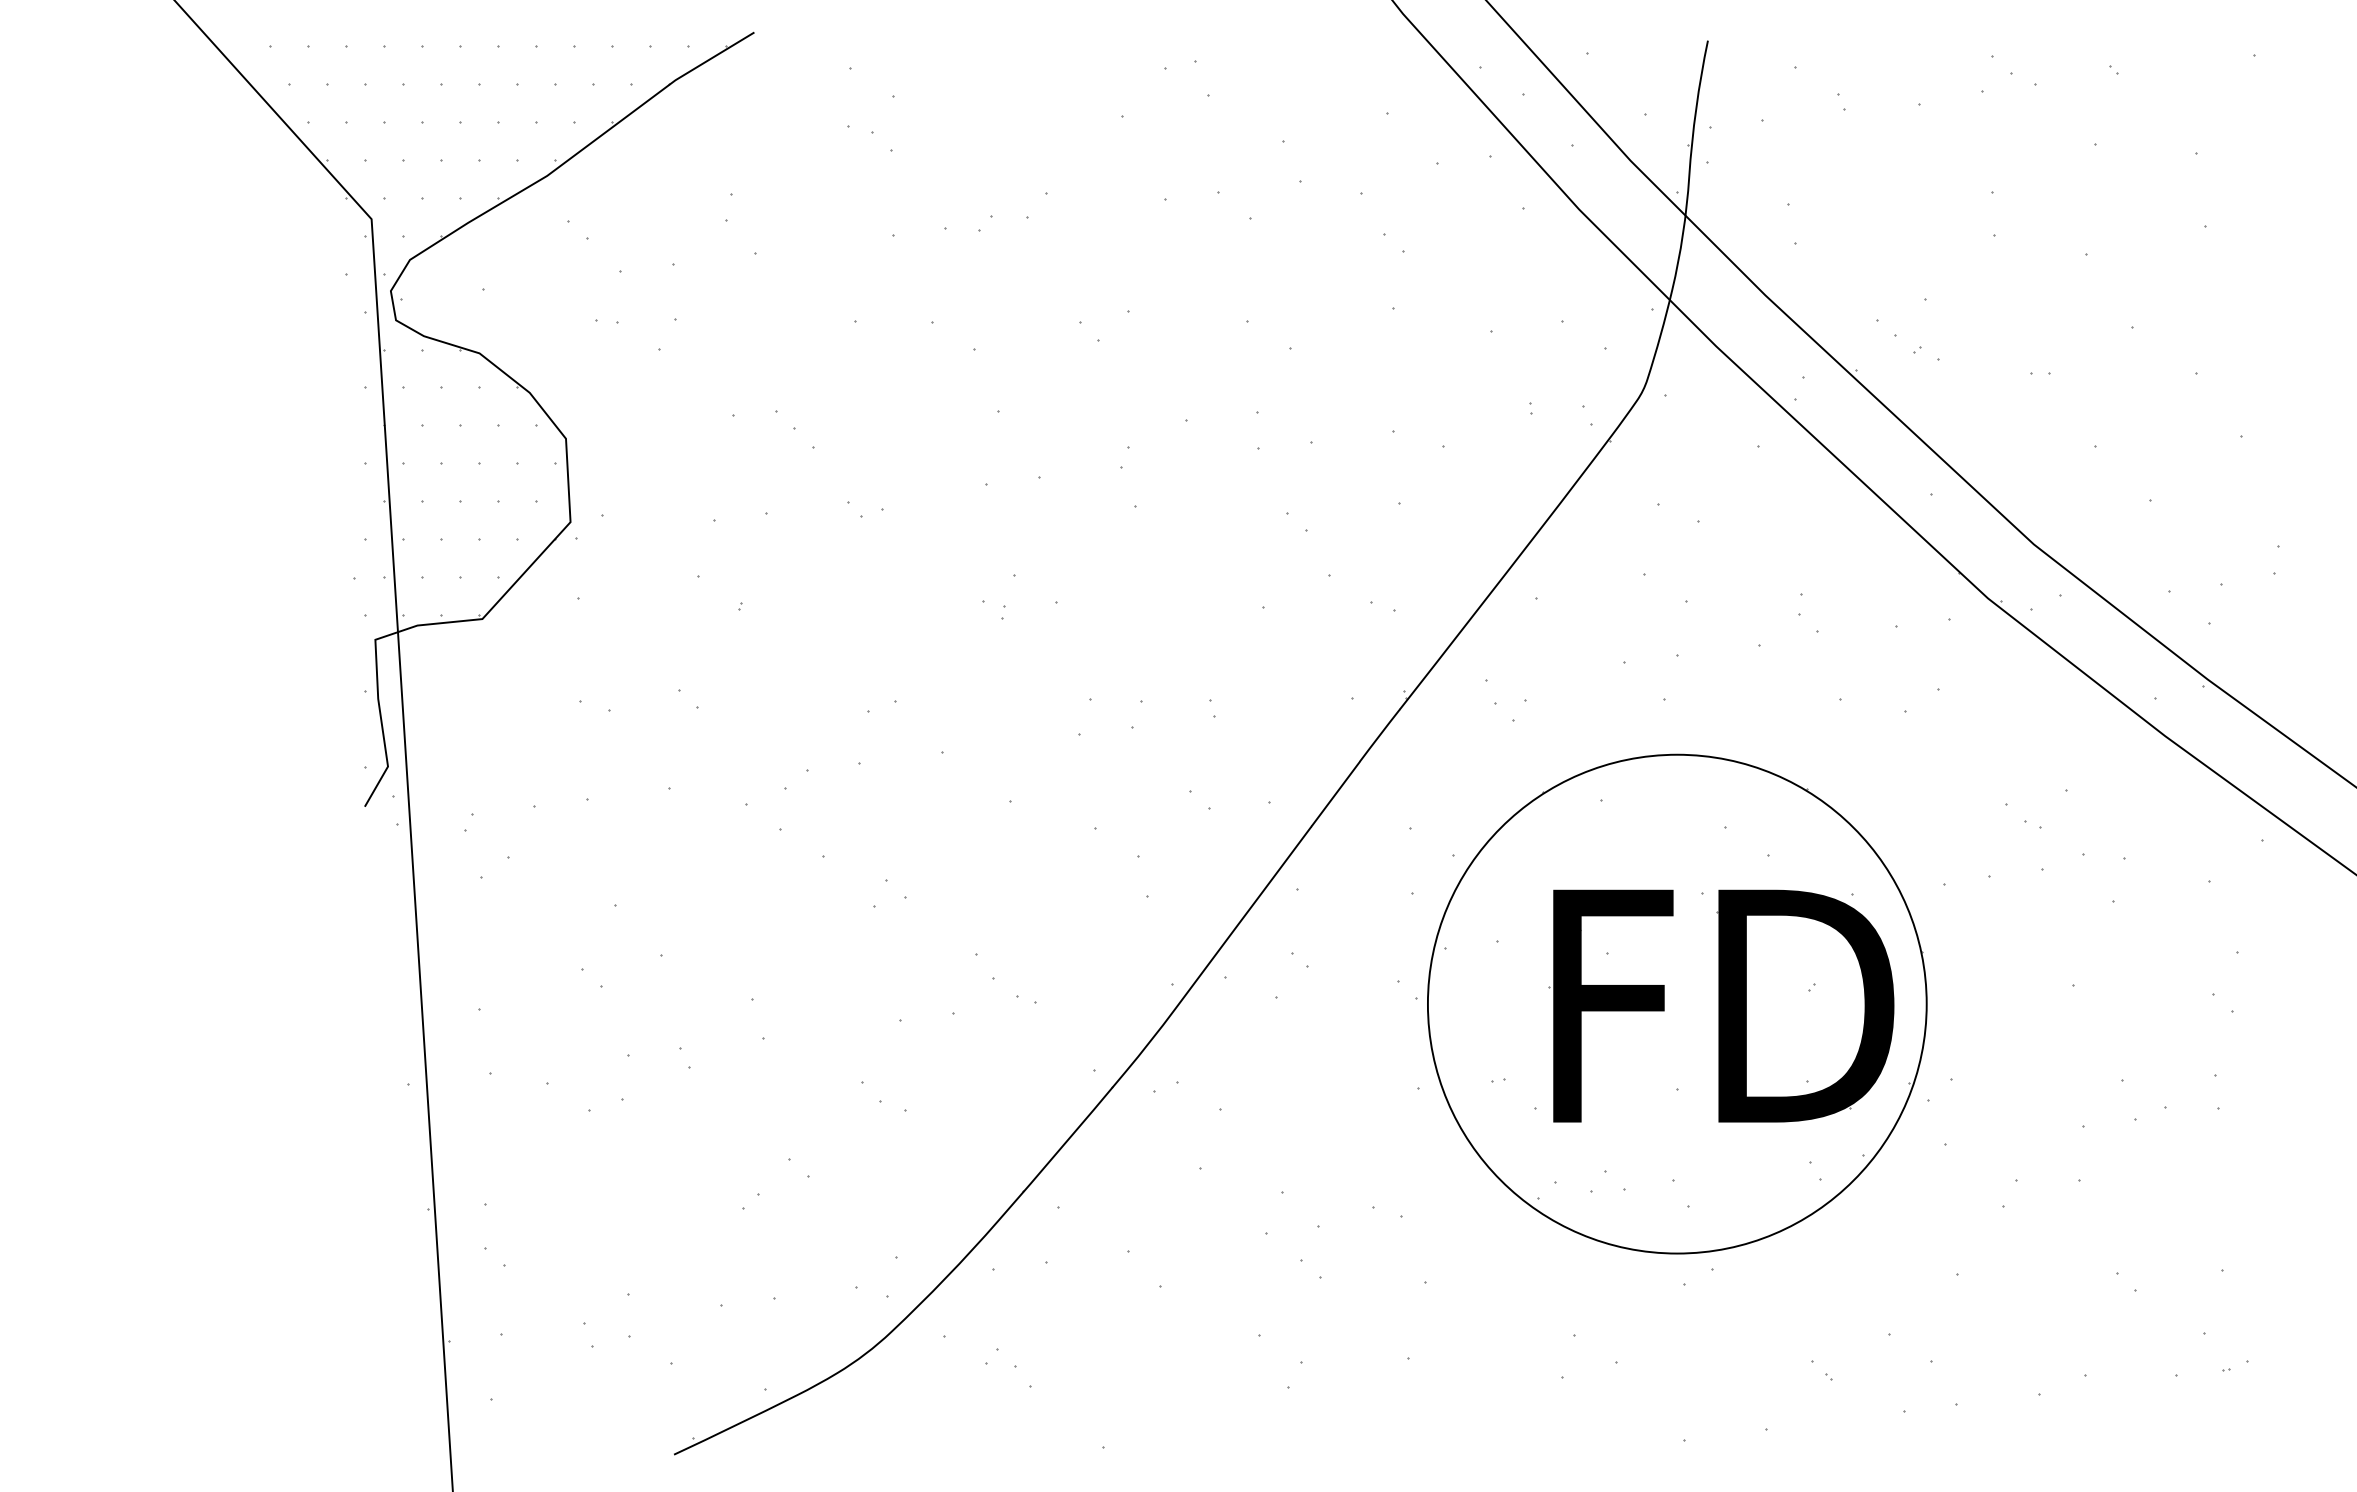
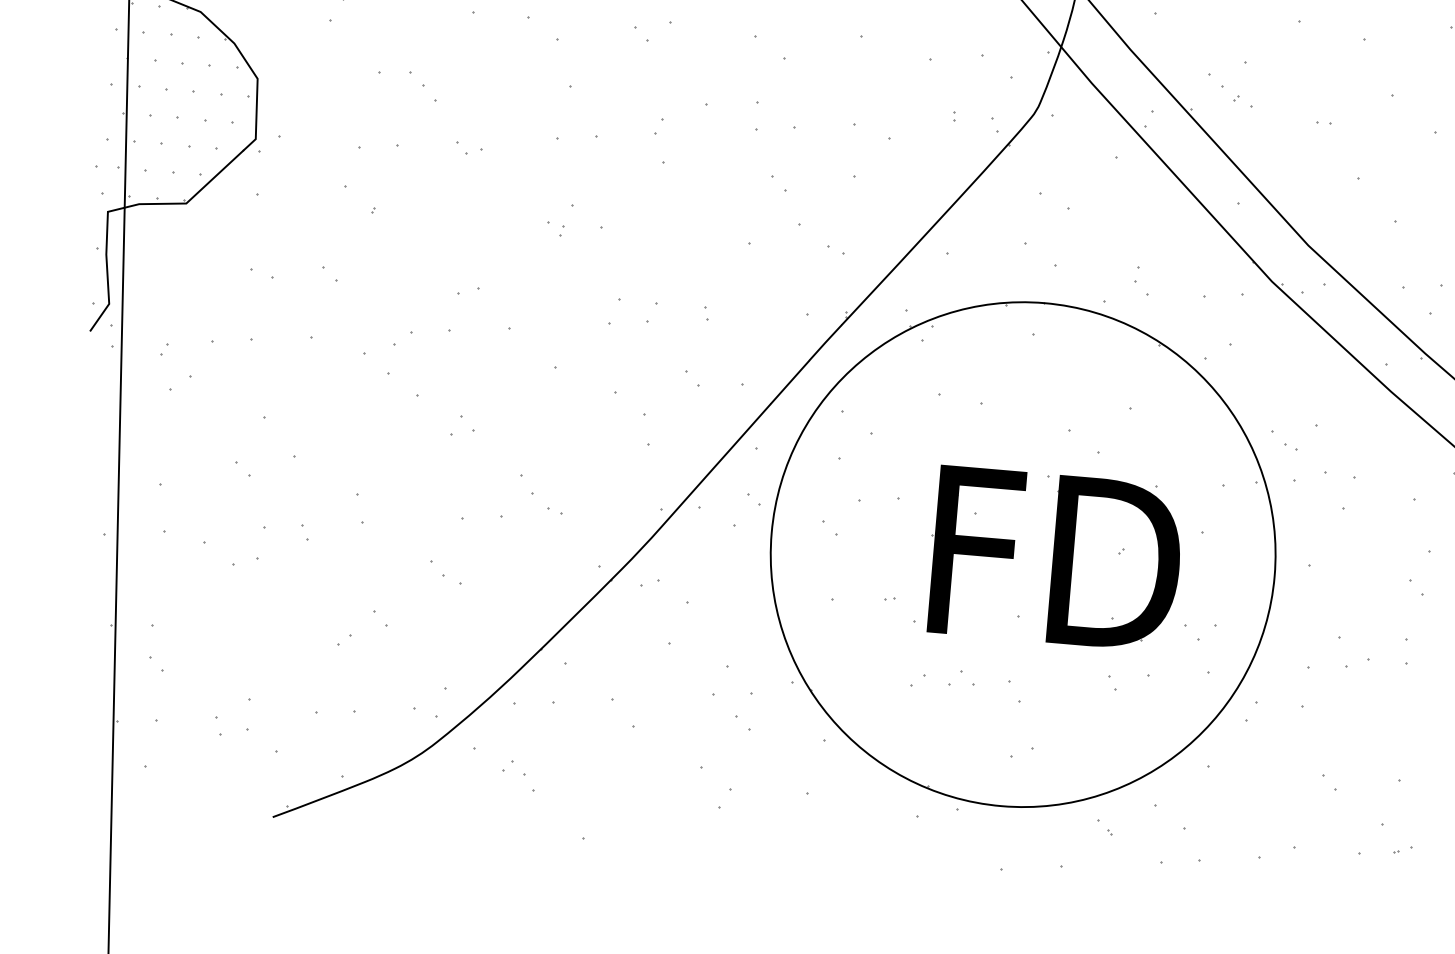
circle: (1676, 1003) -> (1022, 554), size x1.4

